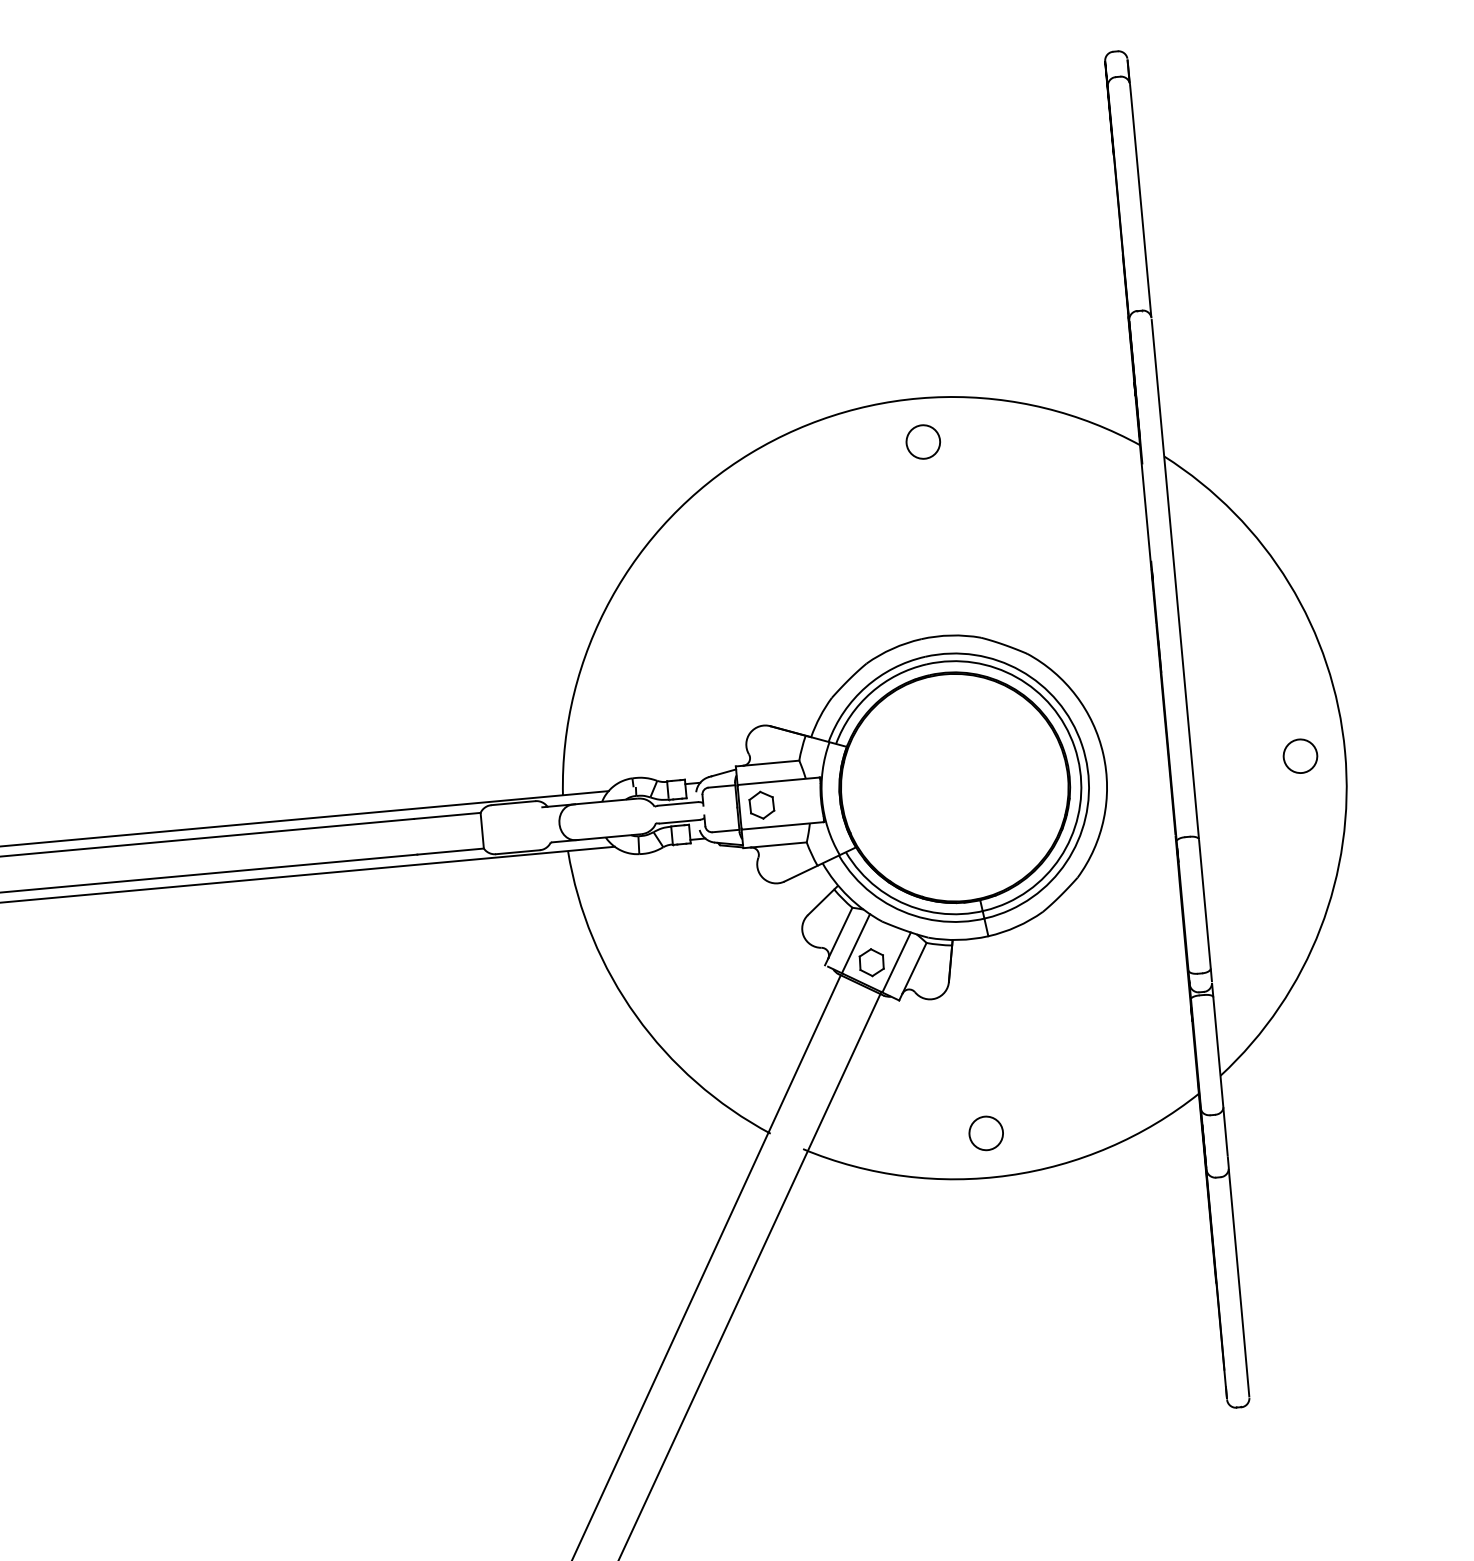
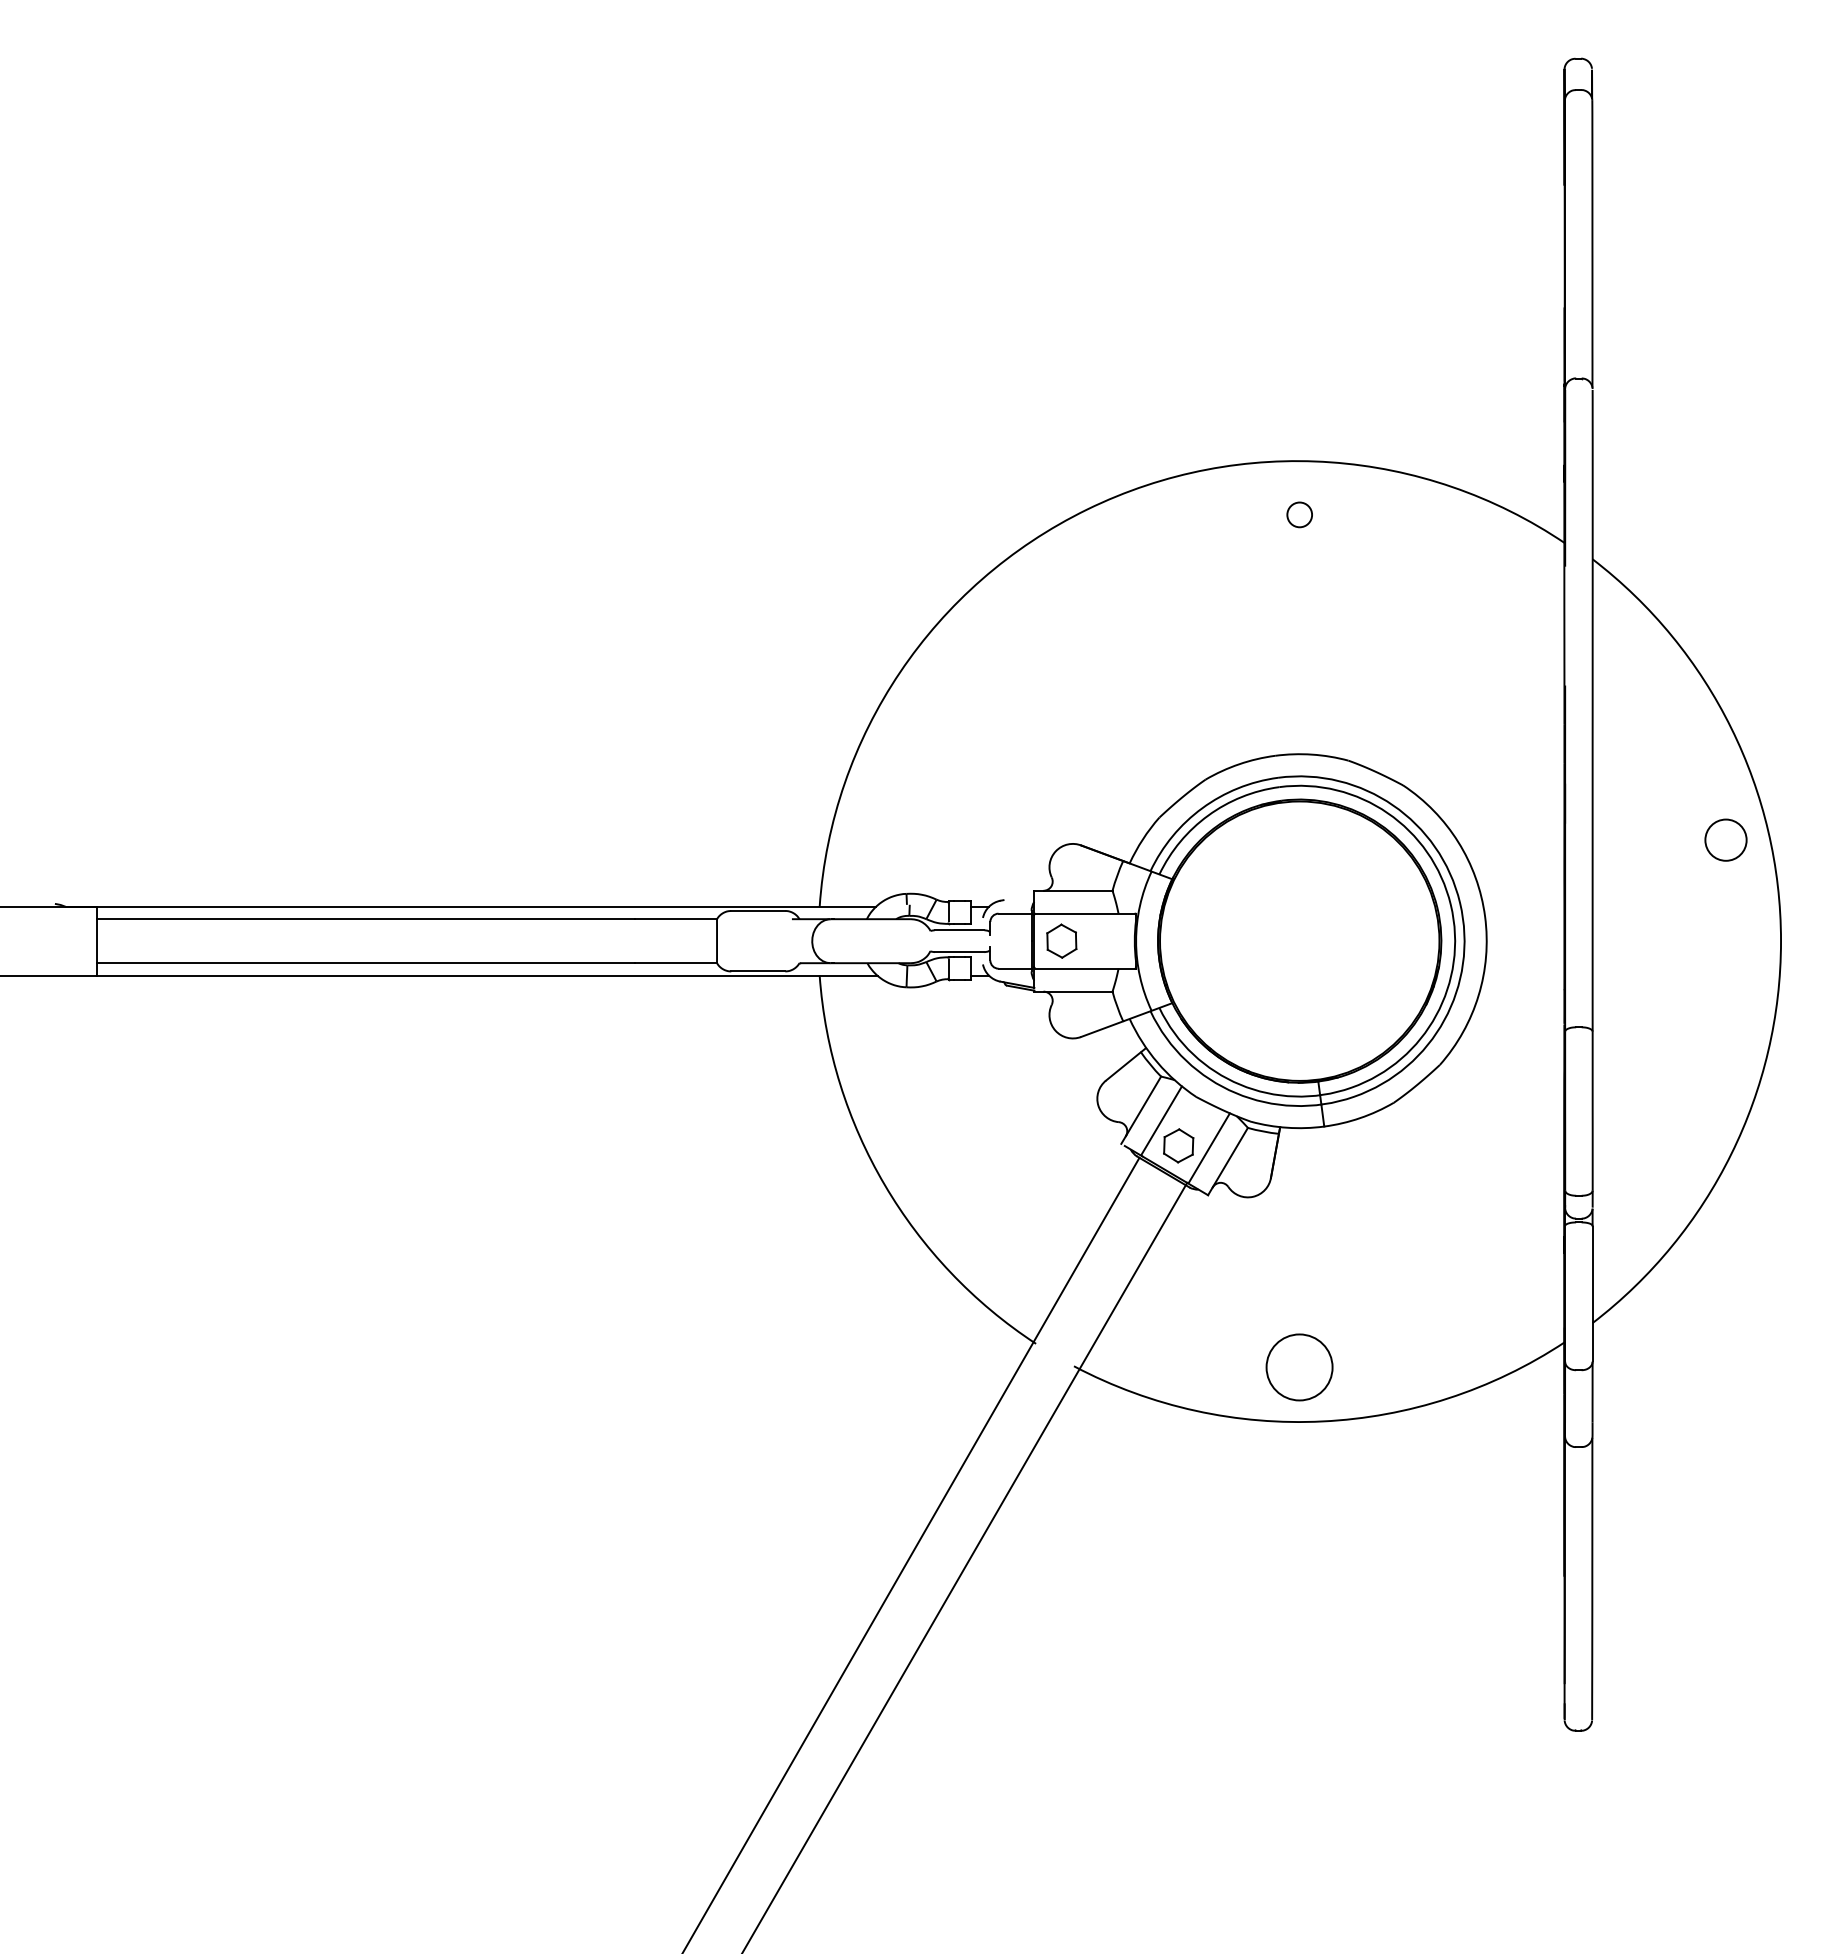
circle: (923, 441) -> (1299, 514), size x0.6
circle: (1300, 755) -> (1725, 839), moved
line: (723, 773) -> (1018, 897), removed
circle: (986, 1133) -> (1299, 1367), size x1.6

